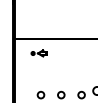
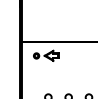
part: (38, 53) -> (45, 55), size x1.67

